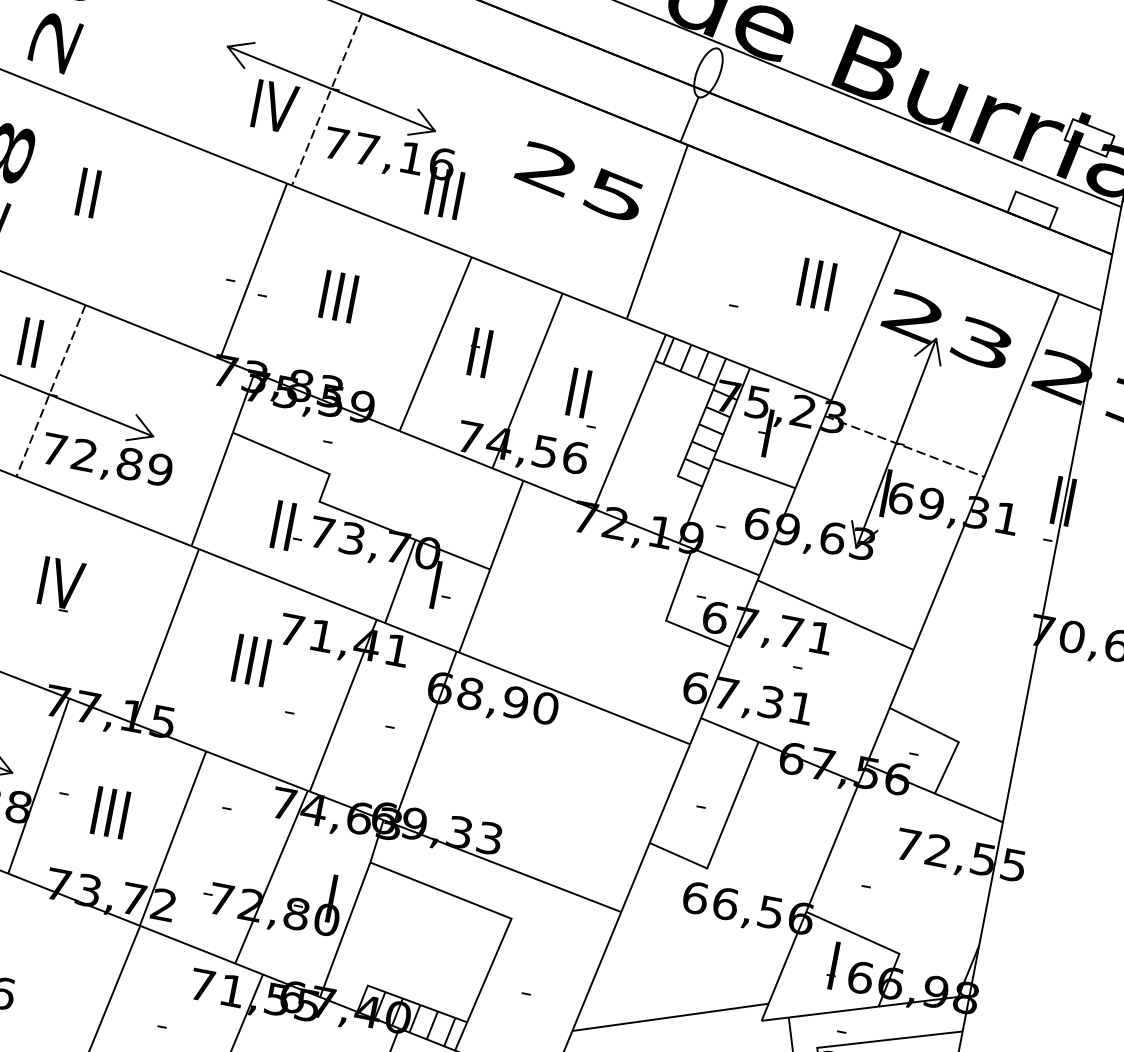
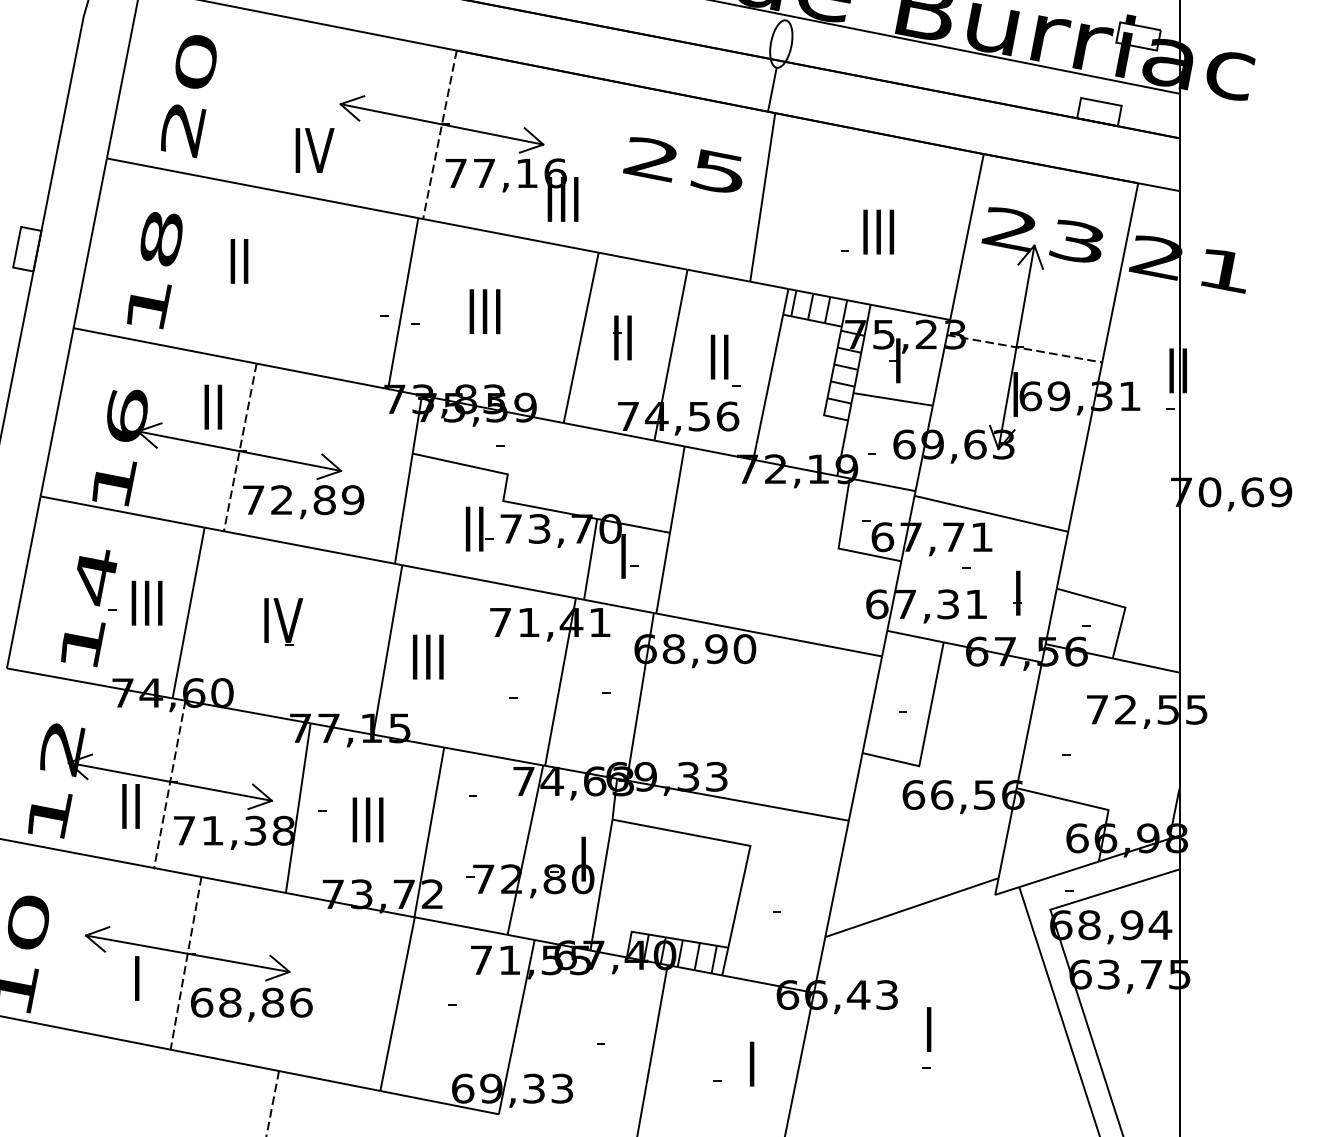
text: (274, 106) -> (314, 150), moved
text: (816, 283) -> (878, 231), moved
text: (251, 659) -> (428, 656), moved
part: (833, 964) -> (1017, 592), moved

